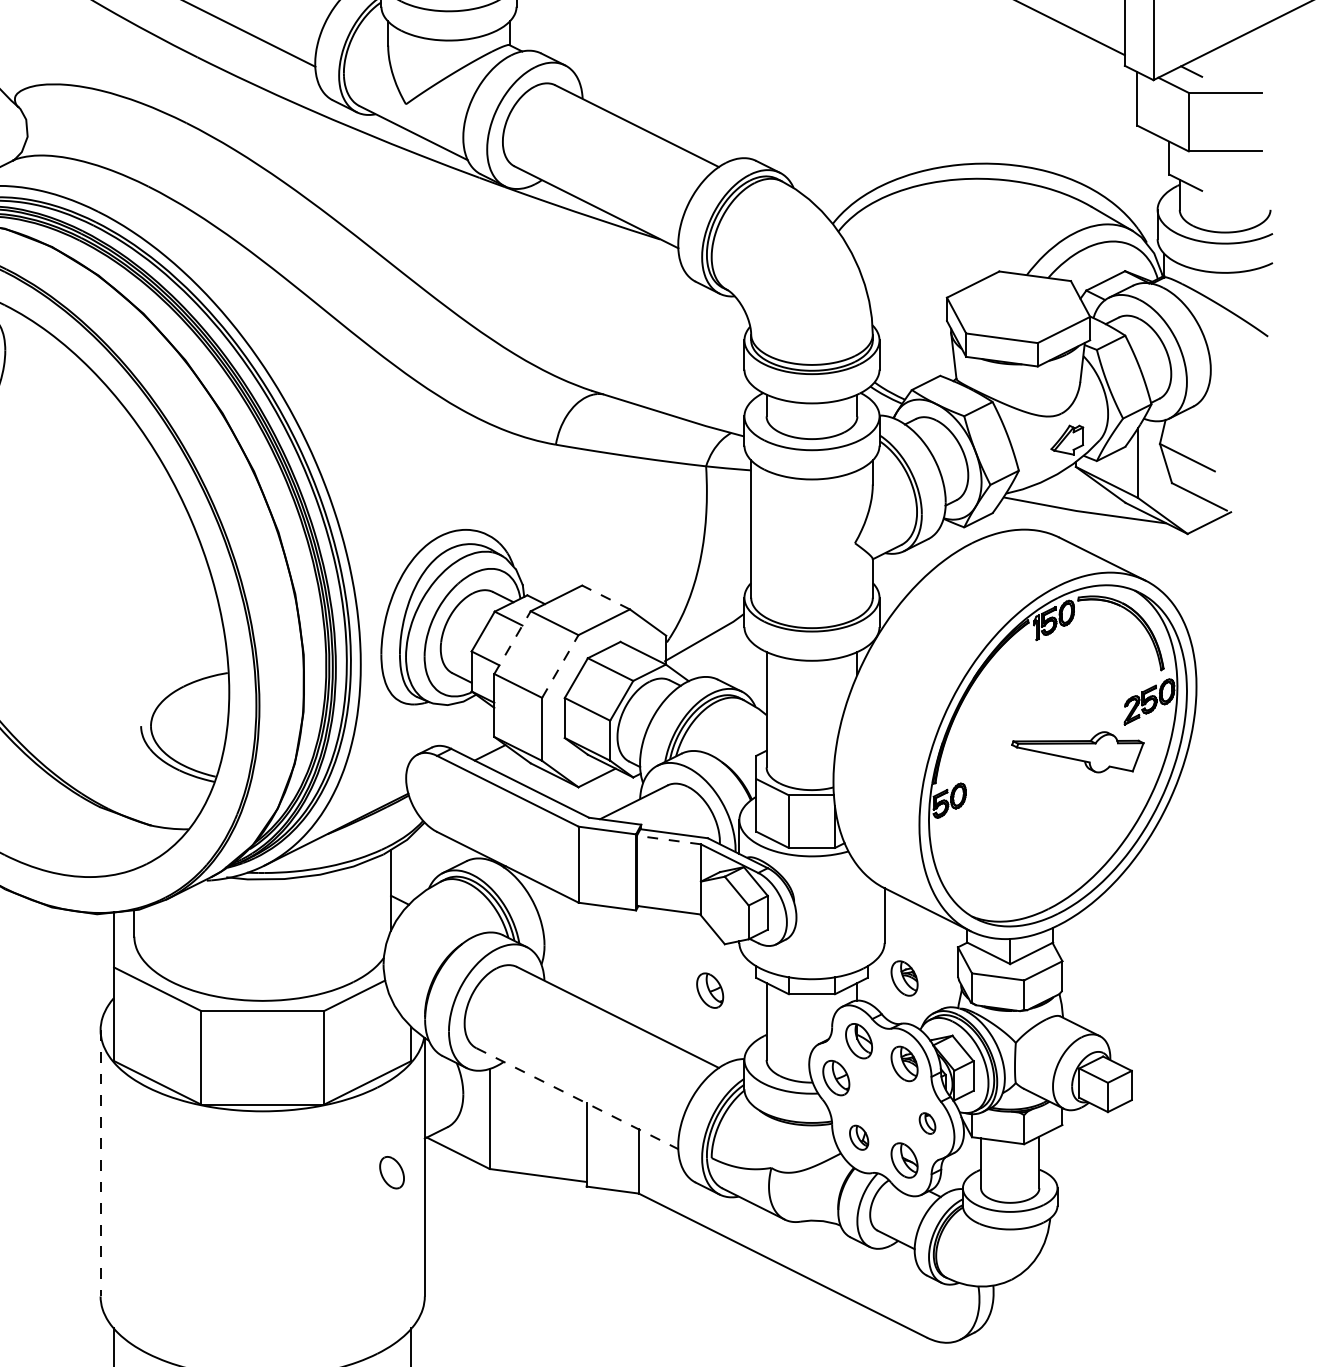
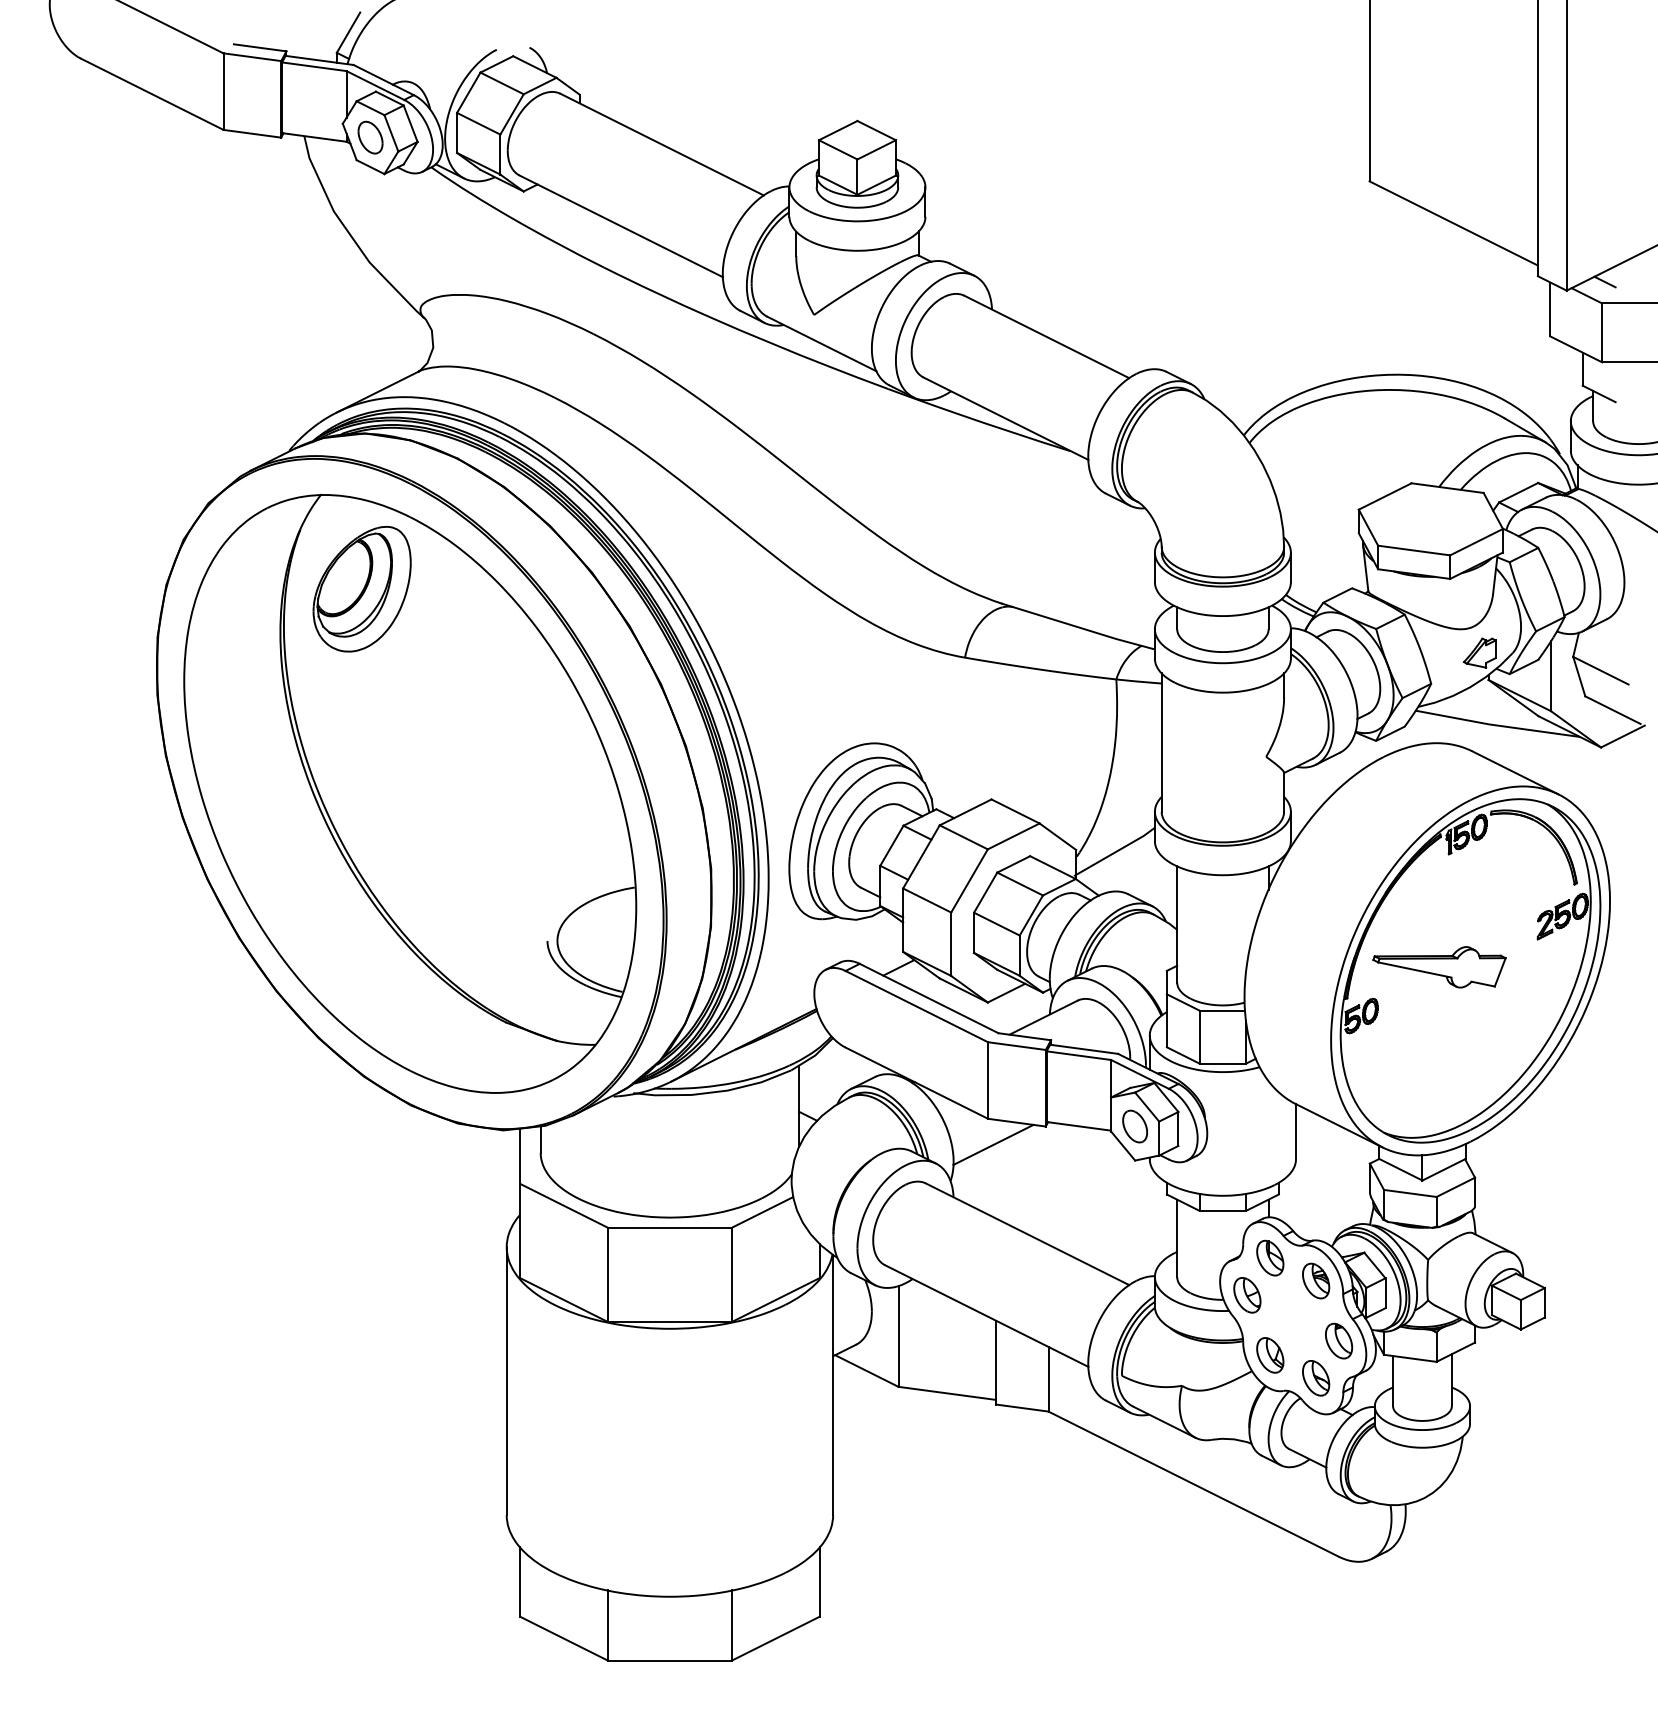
line: (605, 597) -> (1015, 811), dashed -> solid
line: (512, 642) -> (921, 856), dashed -> solid
line: (560, 666) -> (969, 880), dashed -> solid
part: (1077, 752) -> (1439, 967), moved
line: (668, 839) -> (1078, 1055), dashed -> solid
line: (584, 928) -> (993, 1144), added
part: (904, 977) -> (1316, 1194), removed
part: (710, 990) -> (1120, 1207), removed
line: (577, 1099) -> (986, 1316), dashed -> solid
part: (927, 1122) -> (1339, 1340), size x1.67
part: (859, 1137) -> (1270, 1355), size x1.43
line: (100, 1163) -> (506, 1381), dashed -> solid
part: (392, 1172) -> (1135, 1126), moved

